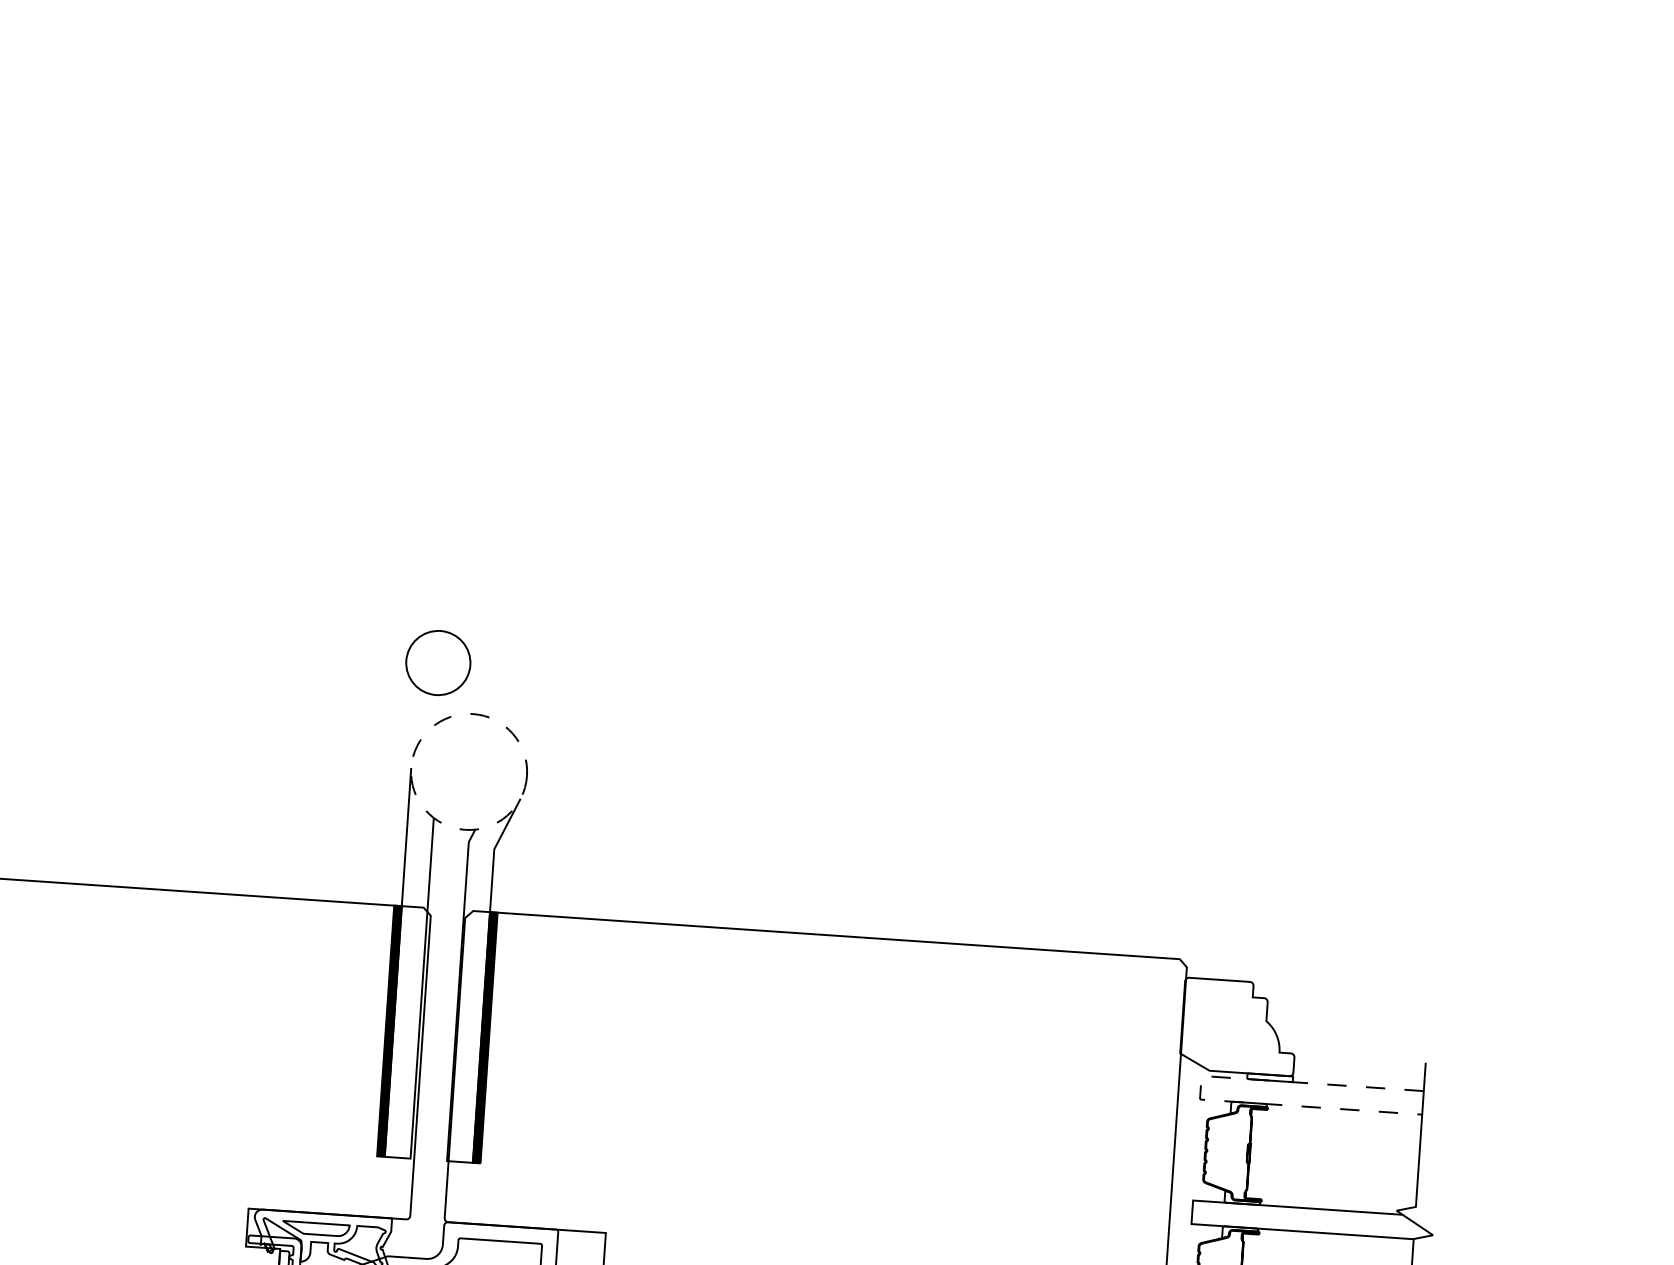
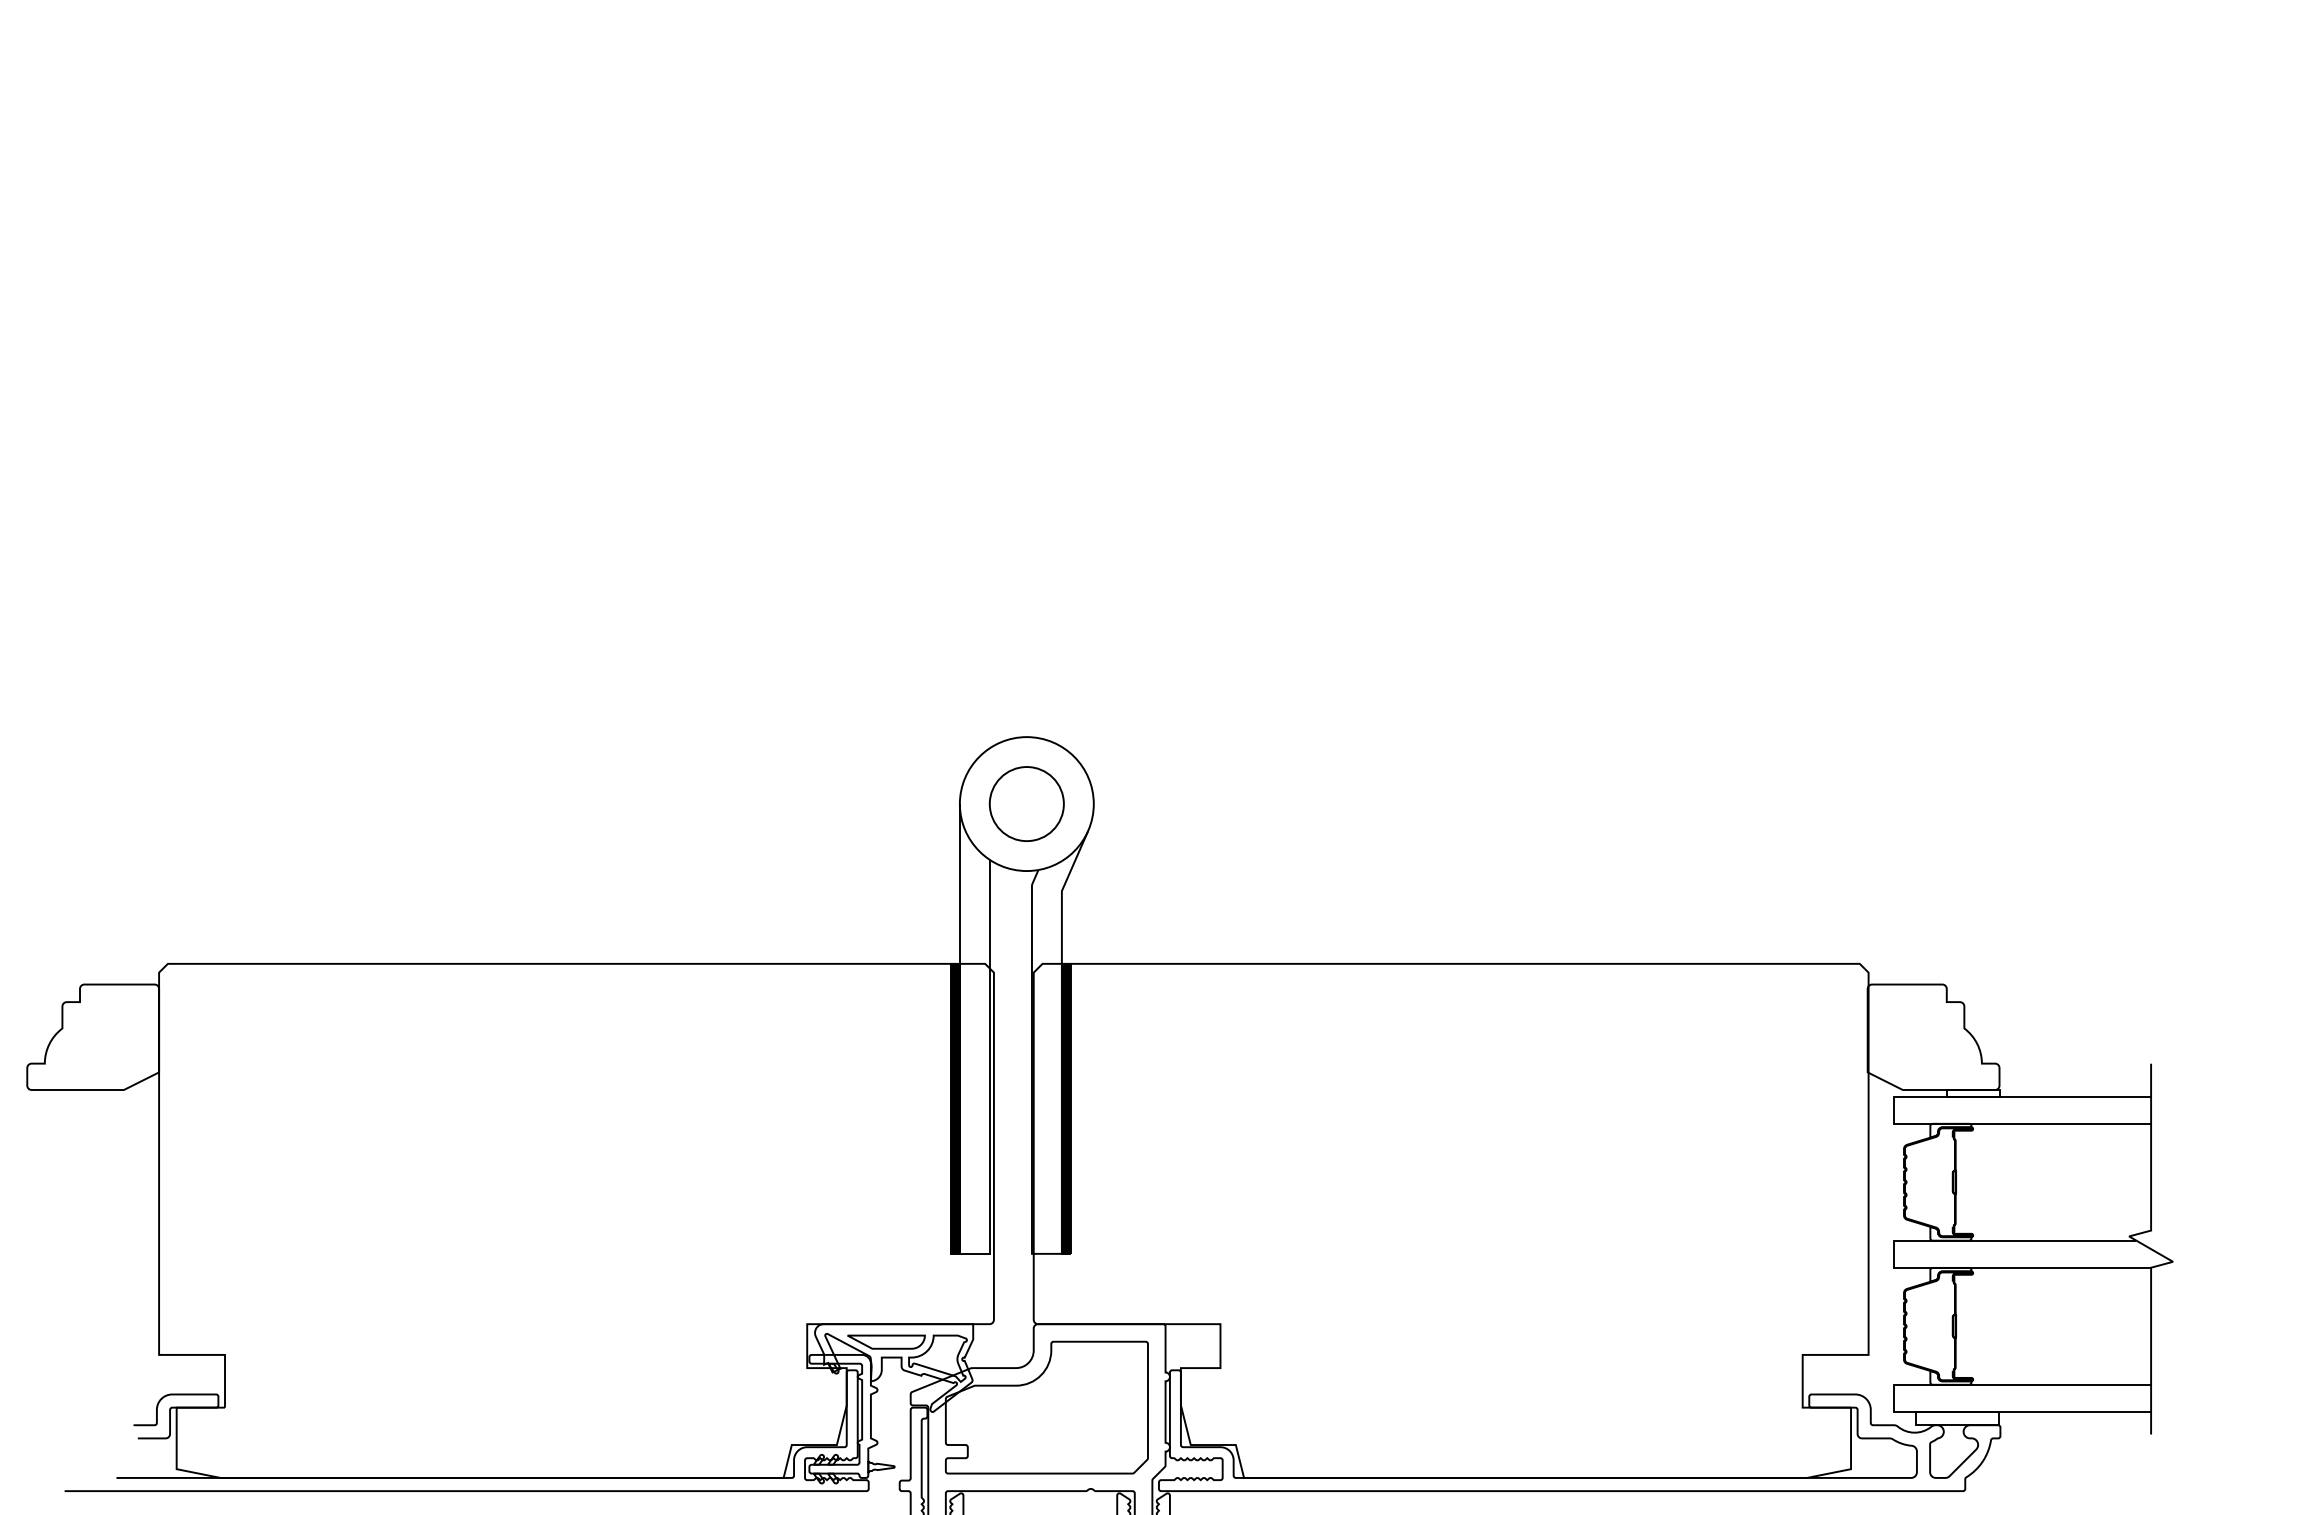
circle: (438, 662) -> (1026, 803), moved
circle: (468, 772) -> (1026, 804), dashed -> solid
line: (1201, 1088) -> (1894, 1110), dashed -> solid

